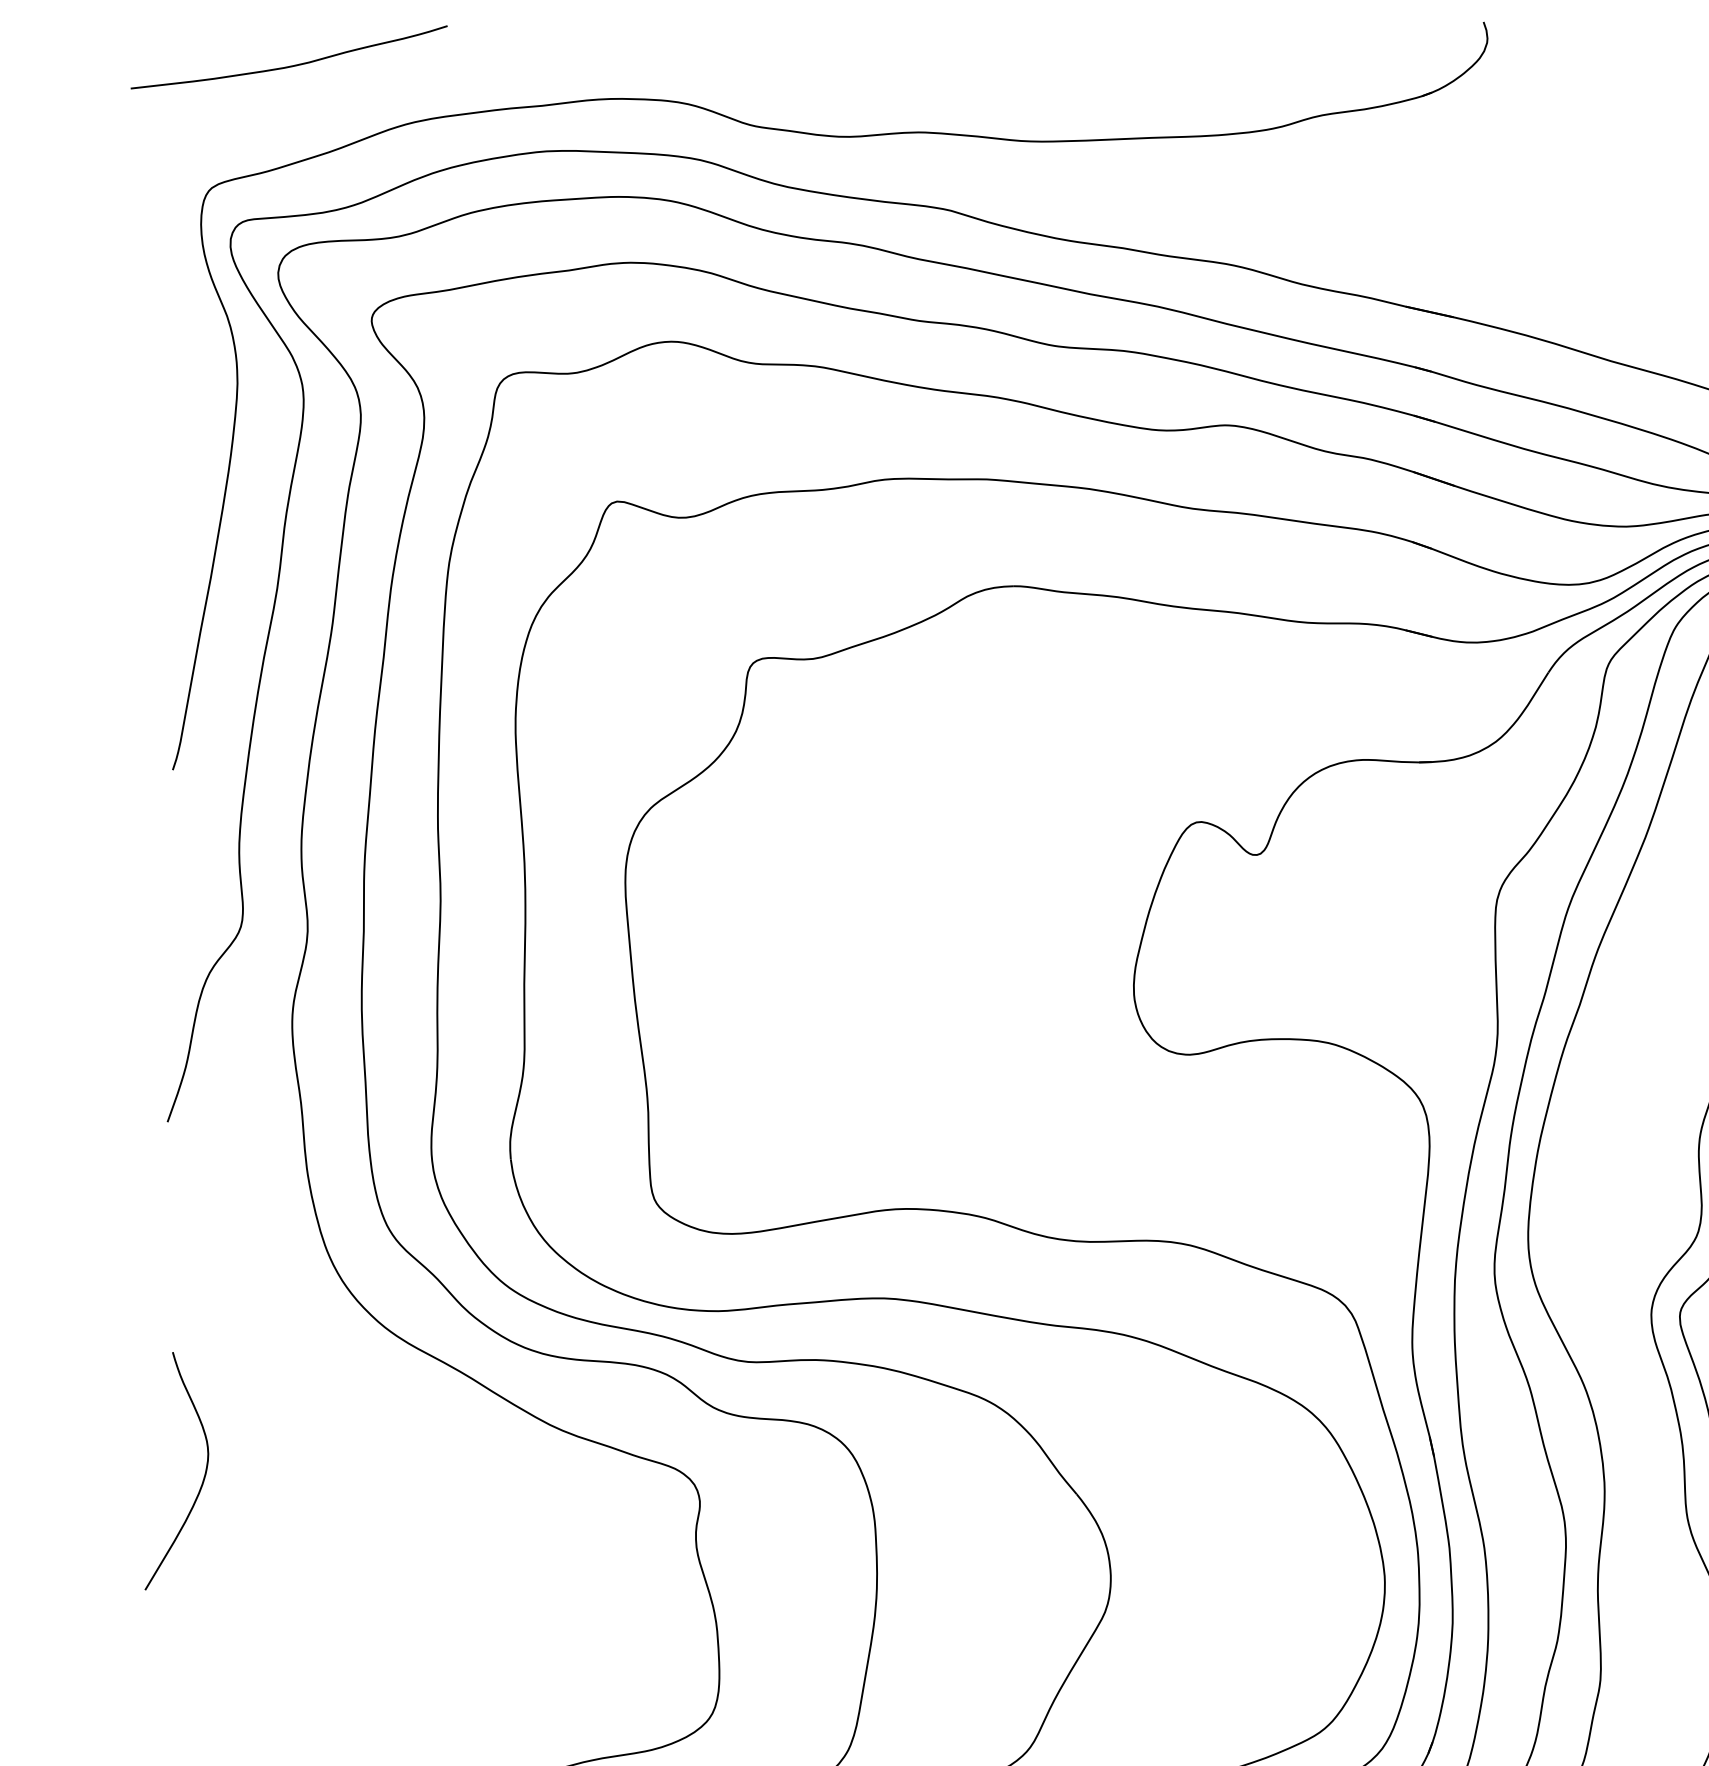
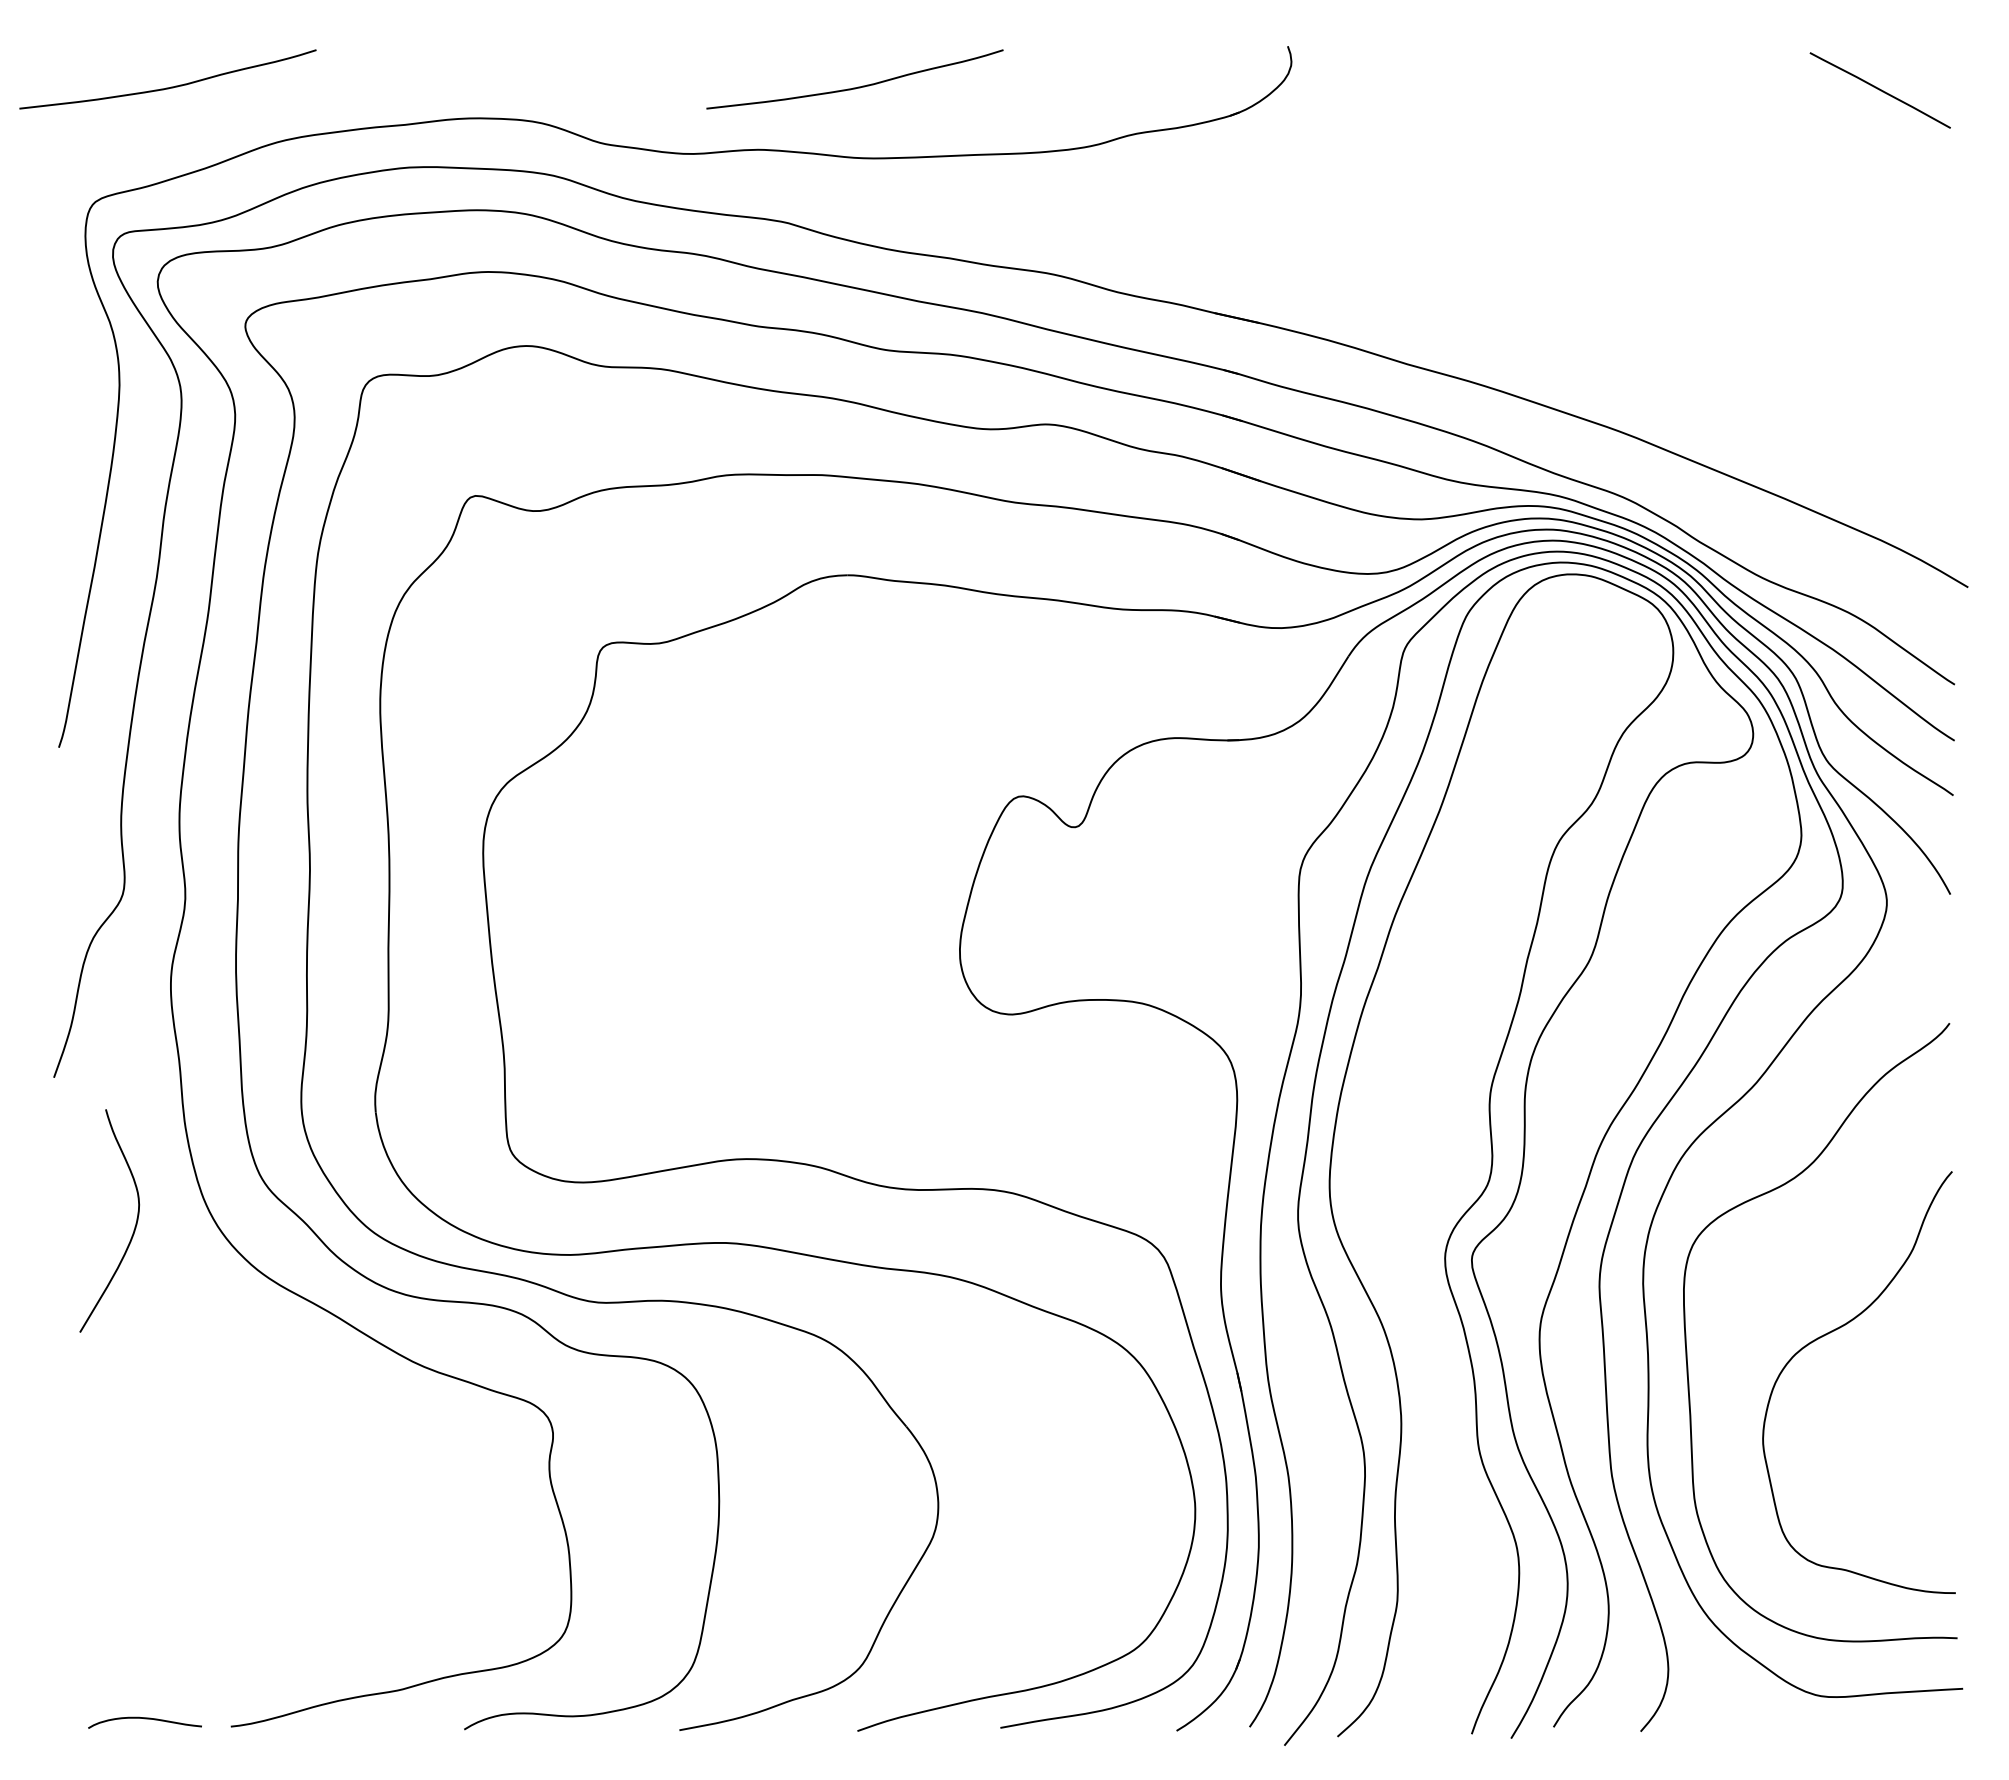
curve: (1021, 65) -> (854, 87), added
curve: (203, 1477) -> (134, 1226), moved

